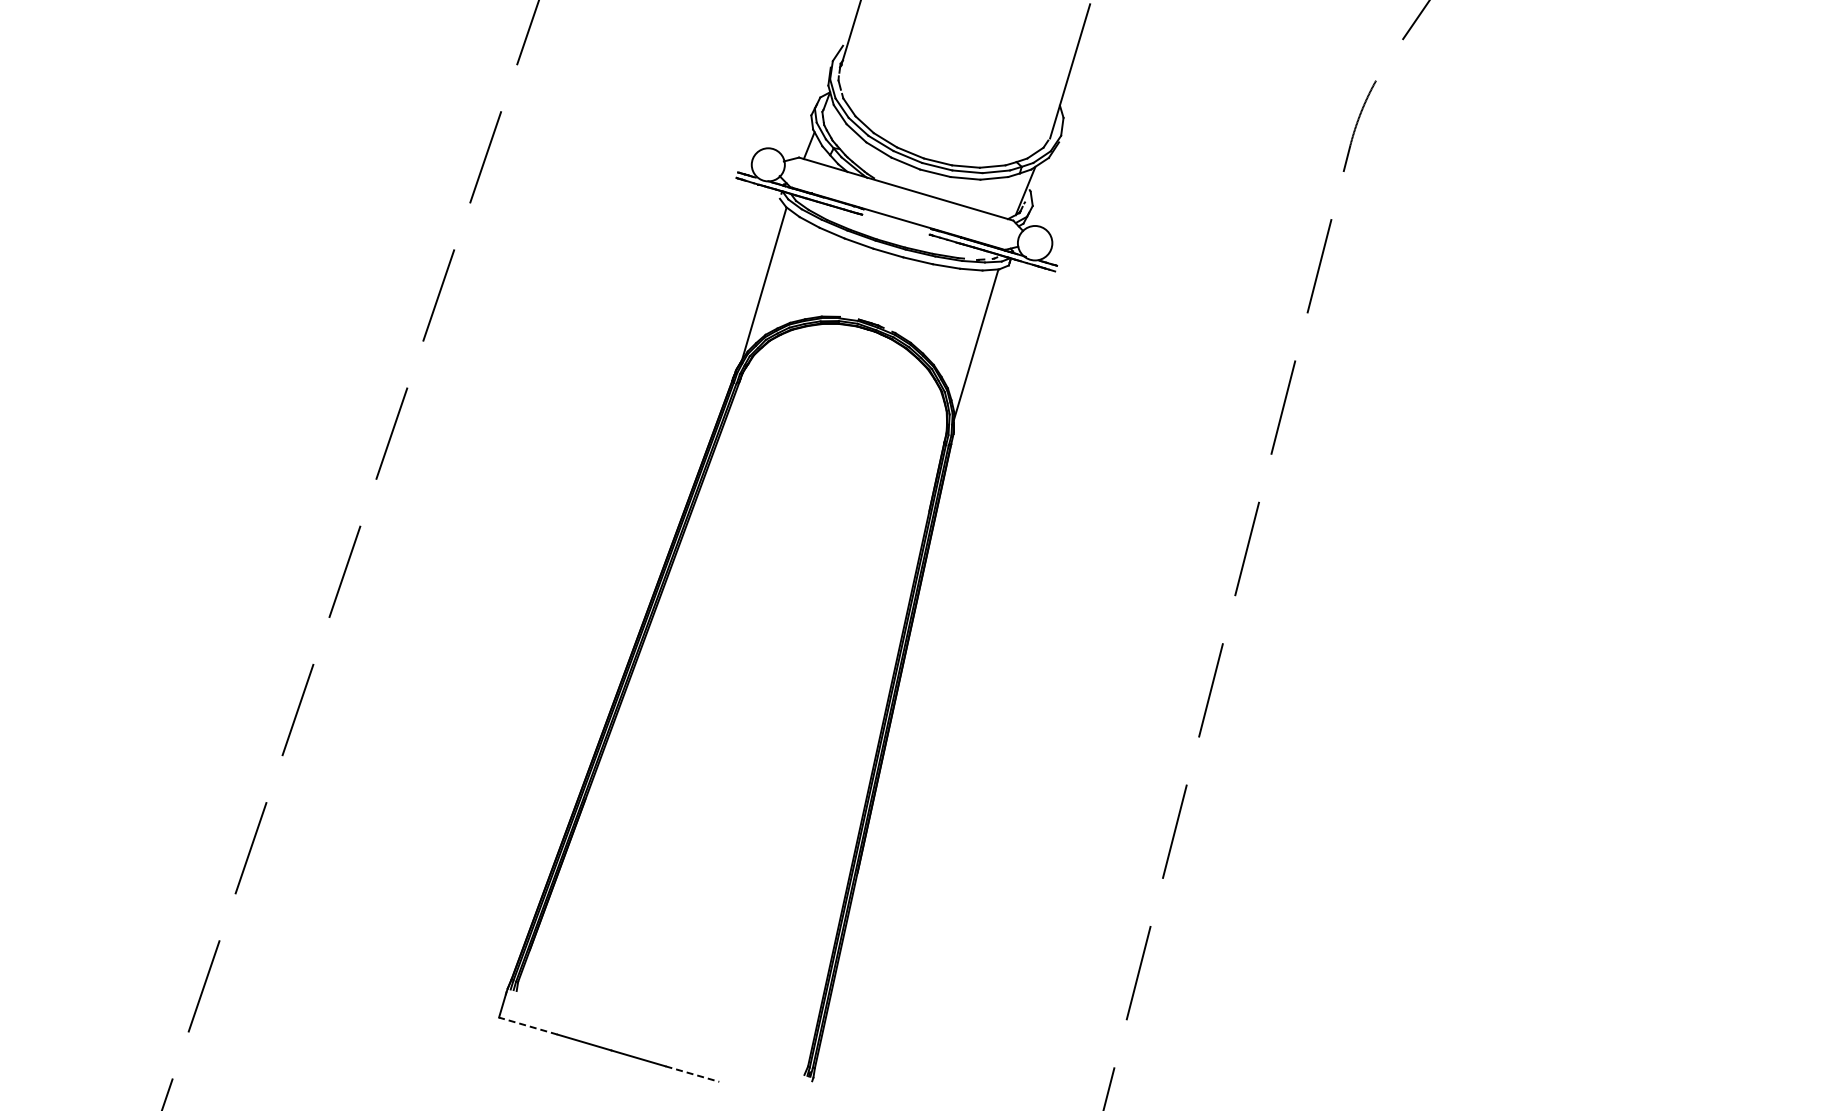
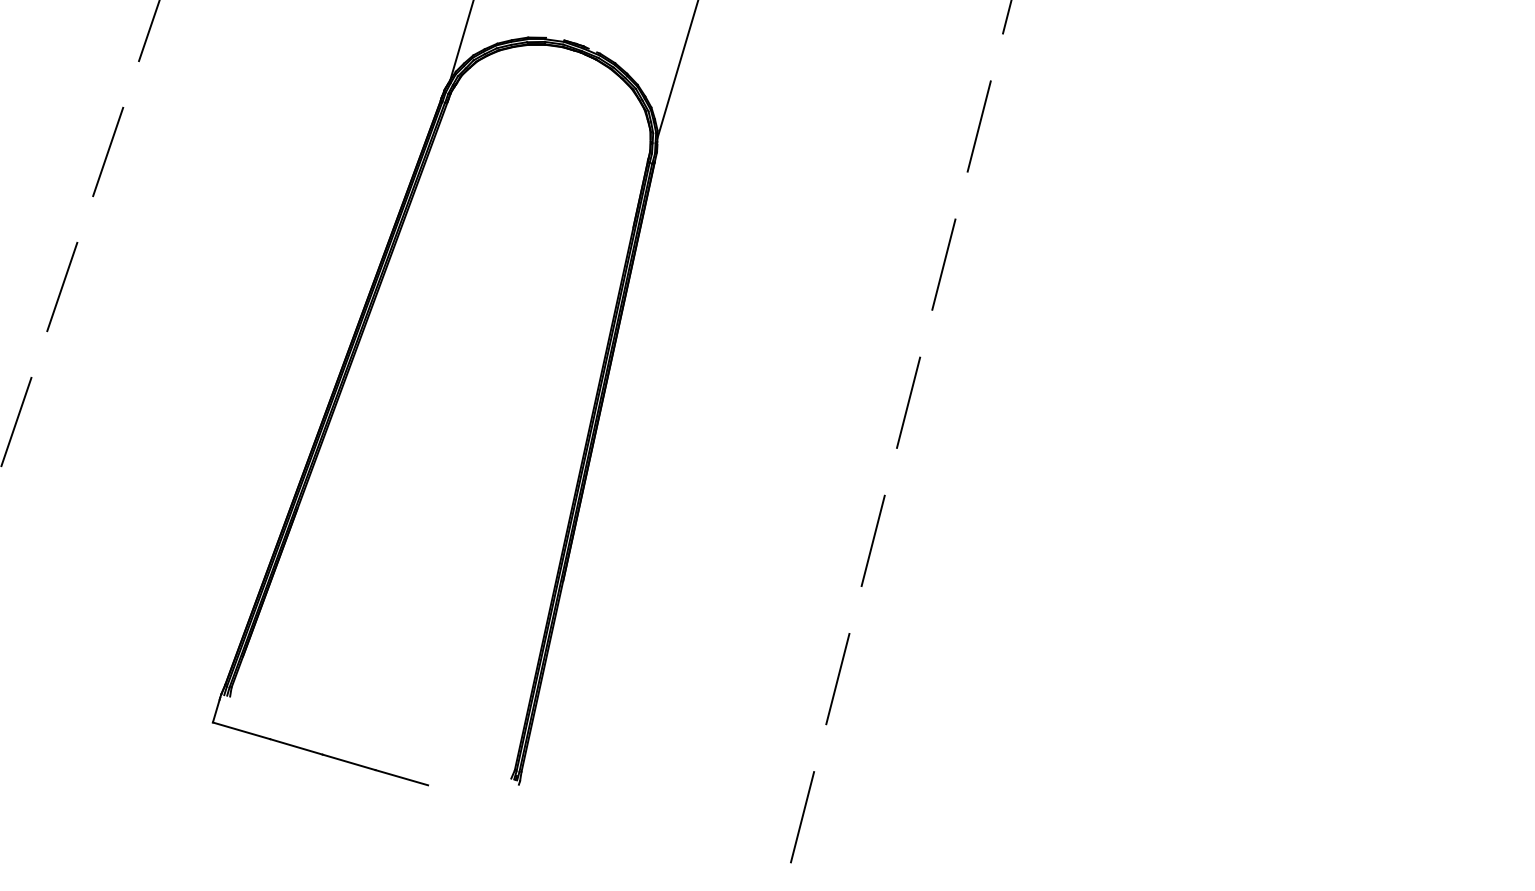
line: (527, 1025) -> (240, 730), dashed -> solid
line: (692, 1074) -> (401, 778), dashed -> solid

